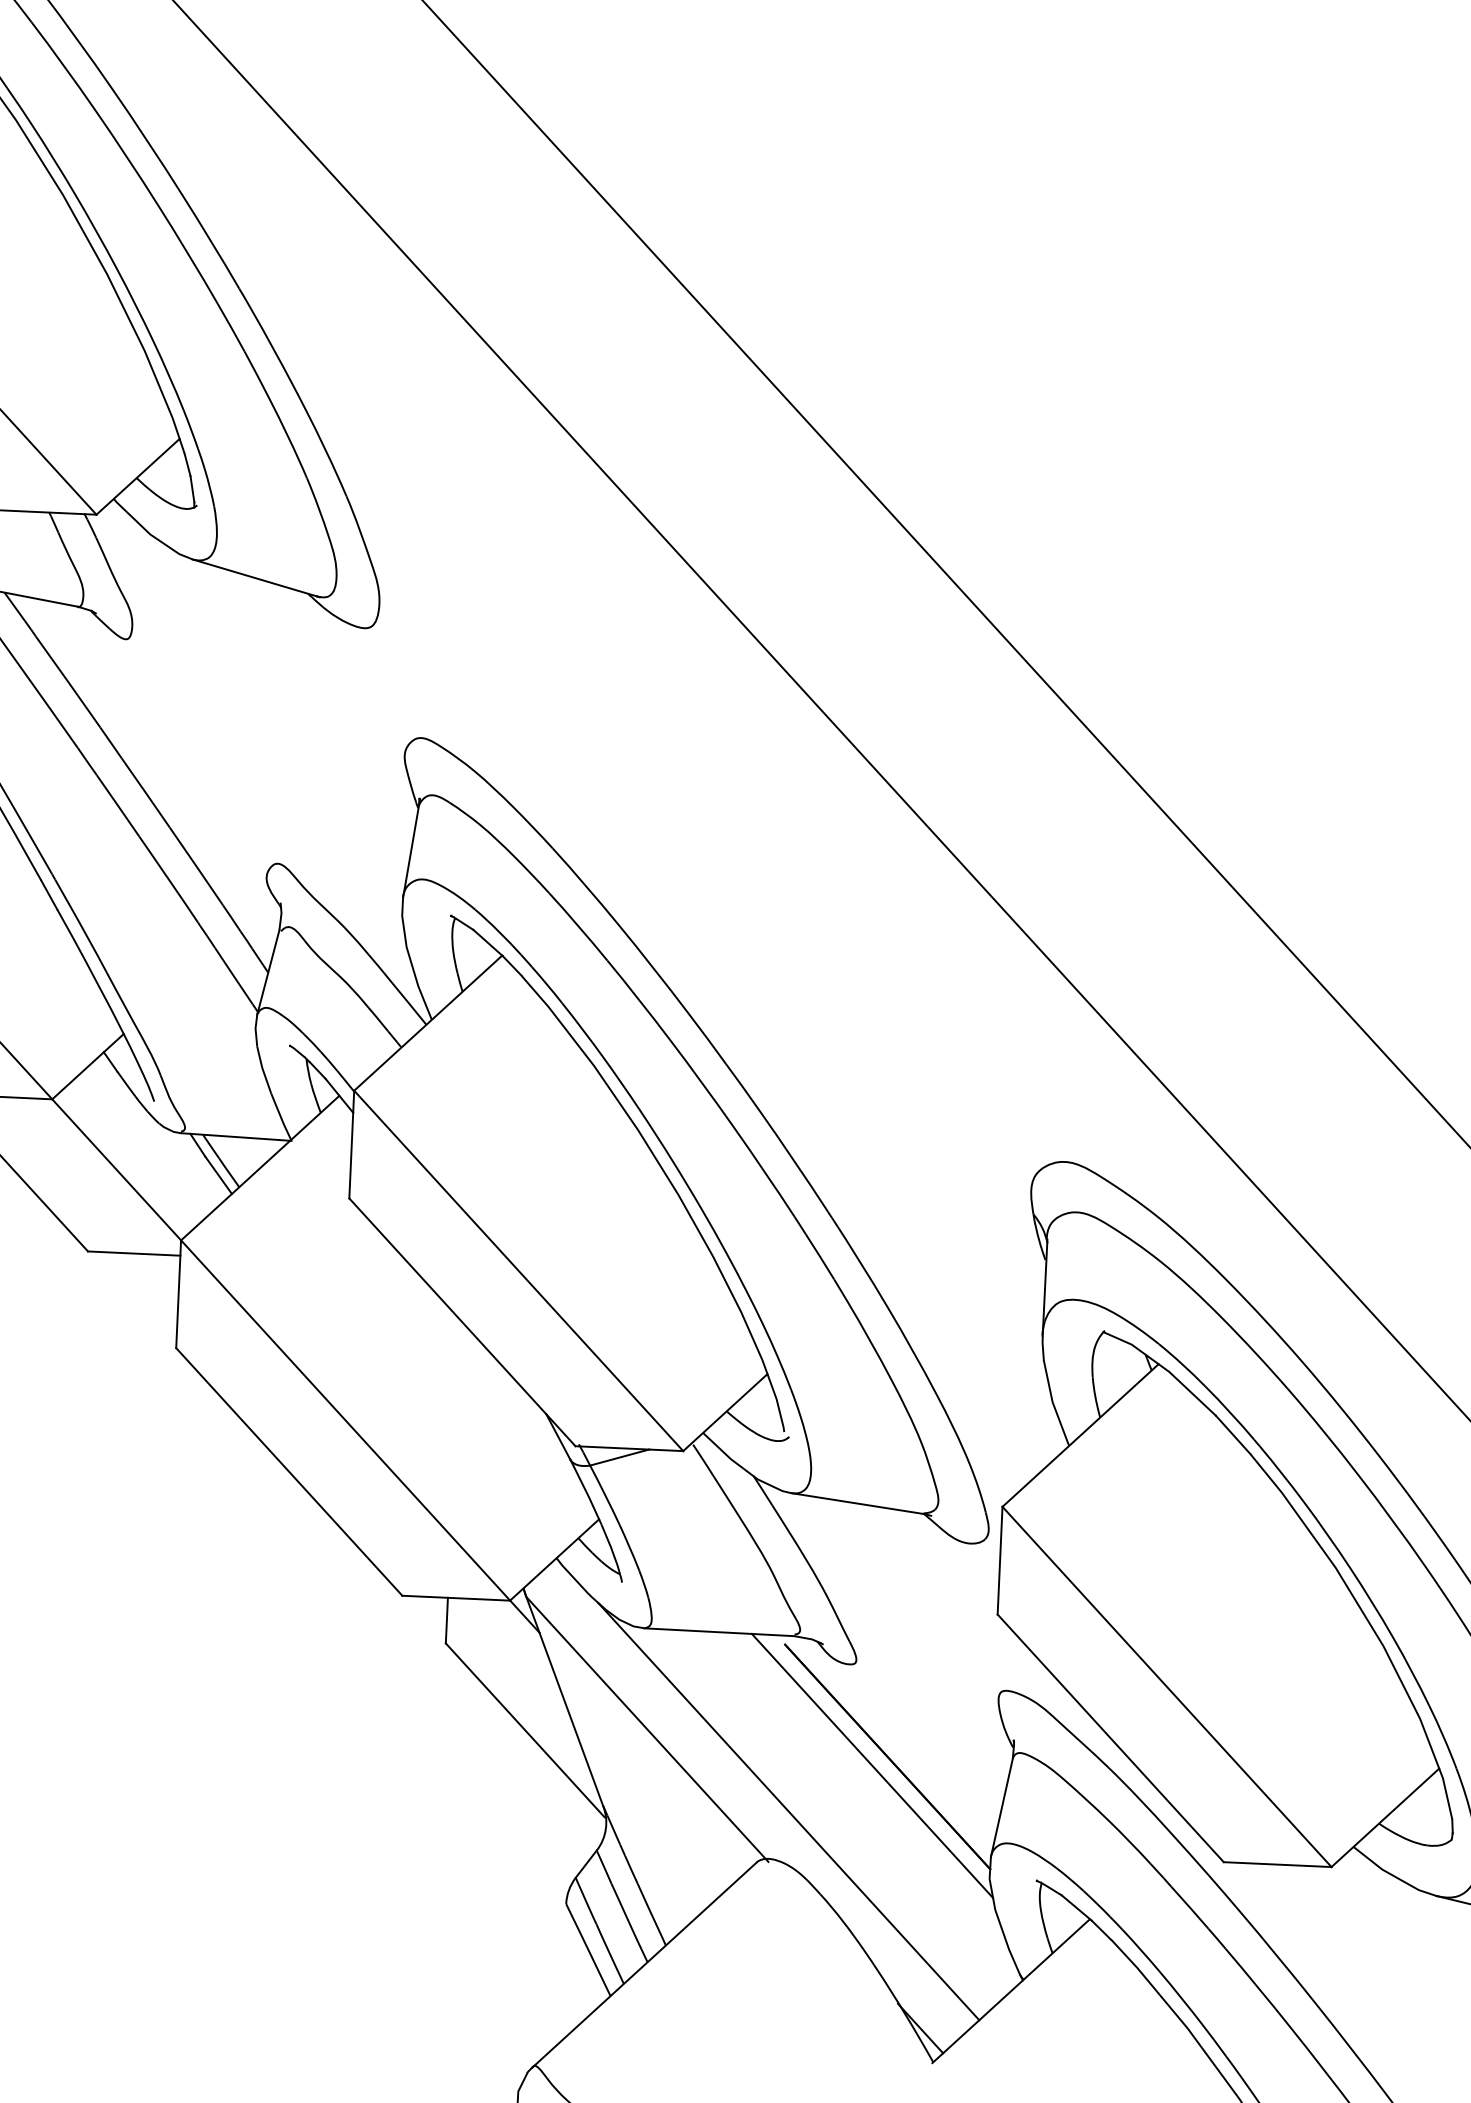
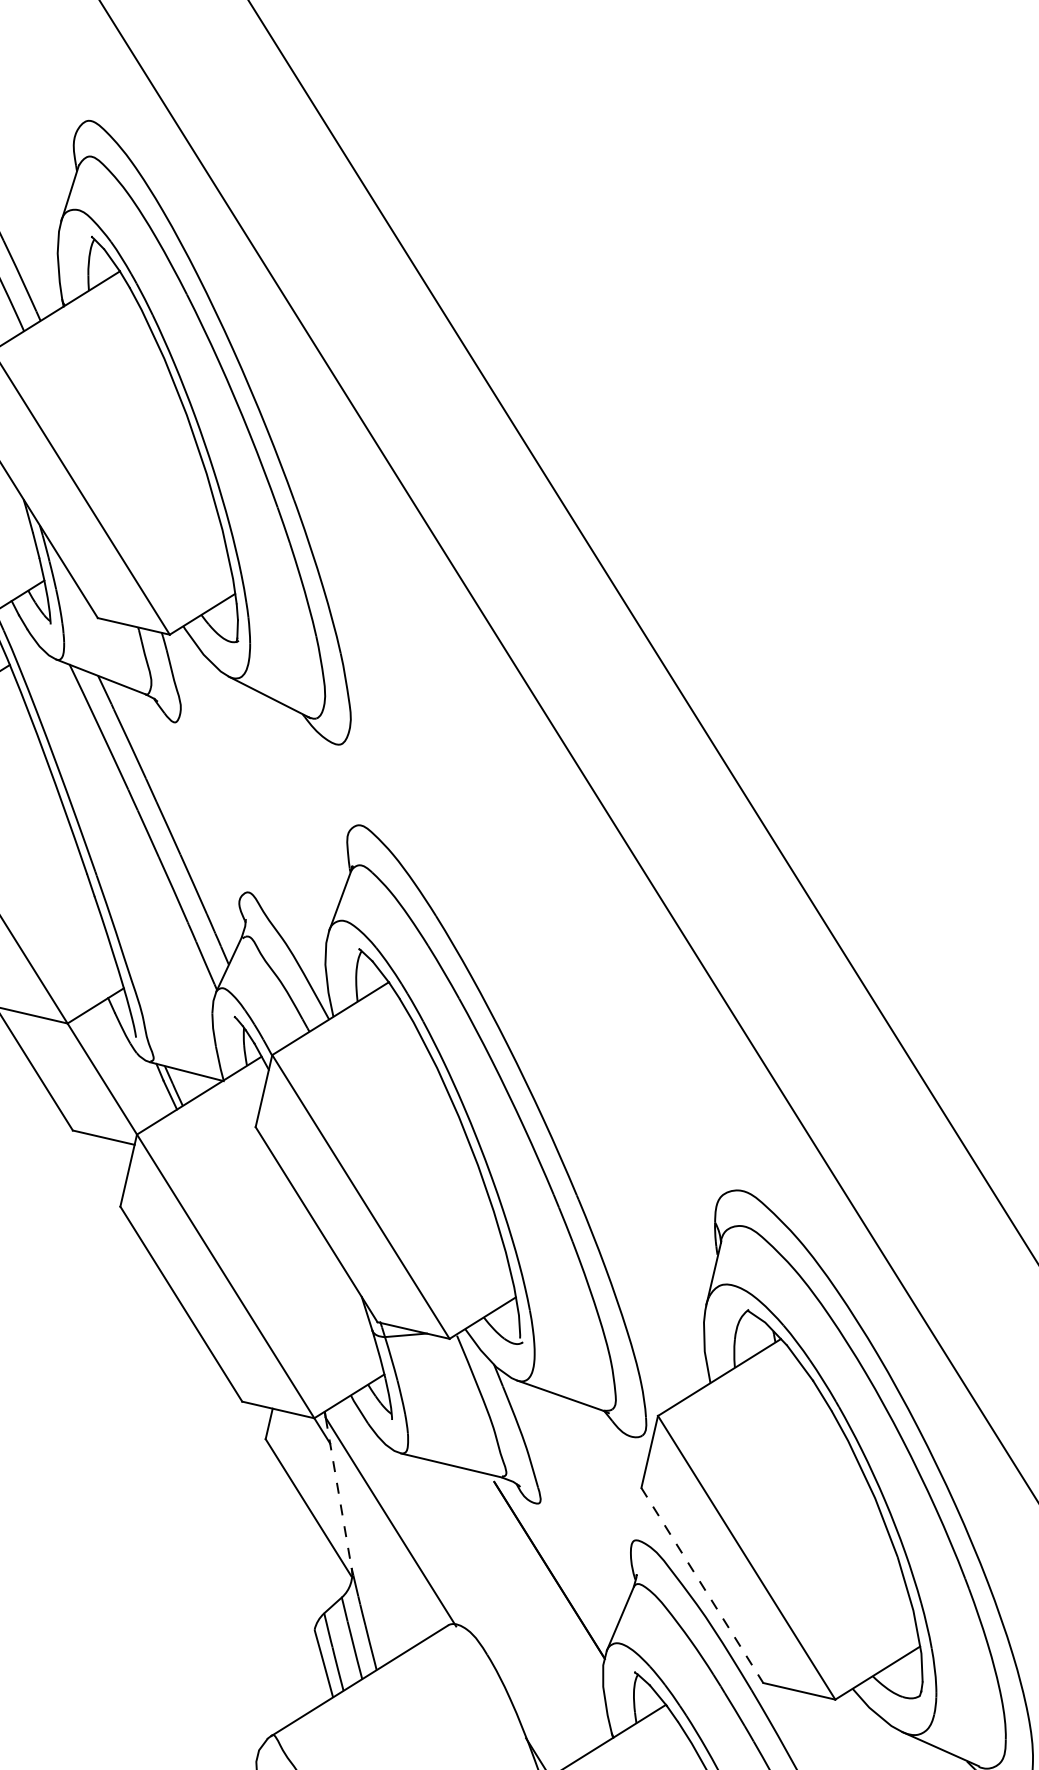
line: (564, 1702) -> (338, 1493), solid -> dashed
line: (1110, 1738) -> (702, 1585), solid -> dashed
line: (872, 1765) -> (538, 1574), removed
line: (787, 1810) -> (475, 1594), removed

